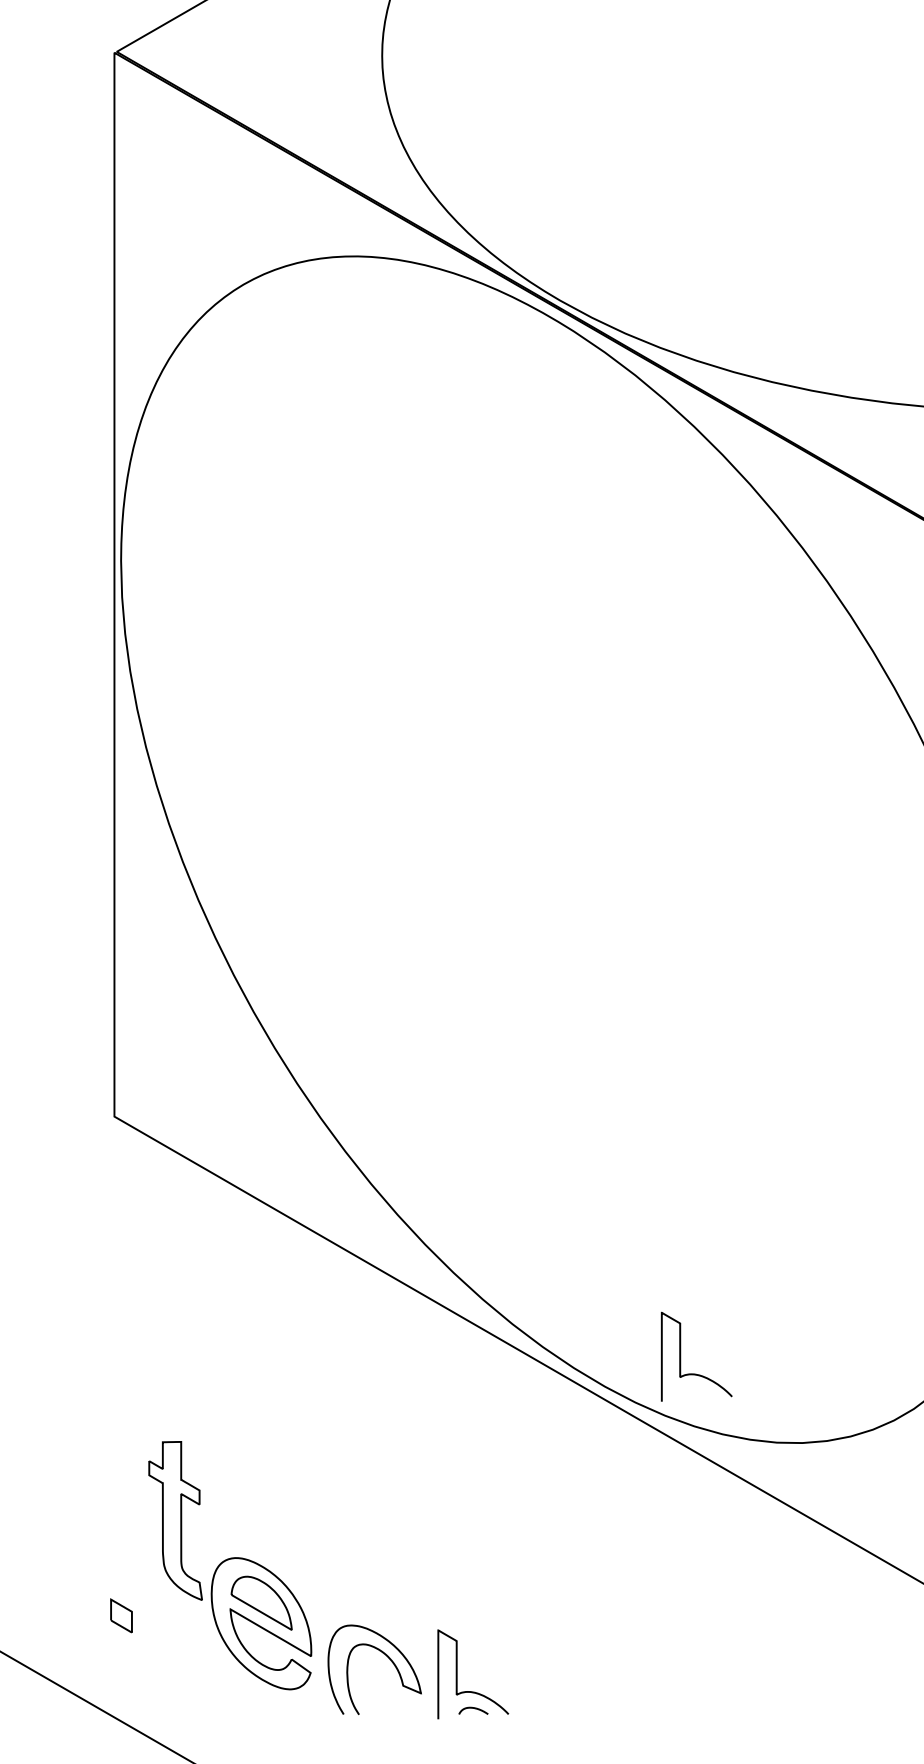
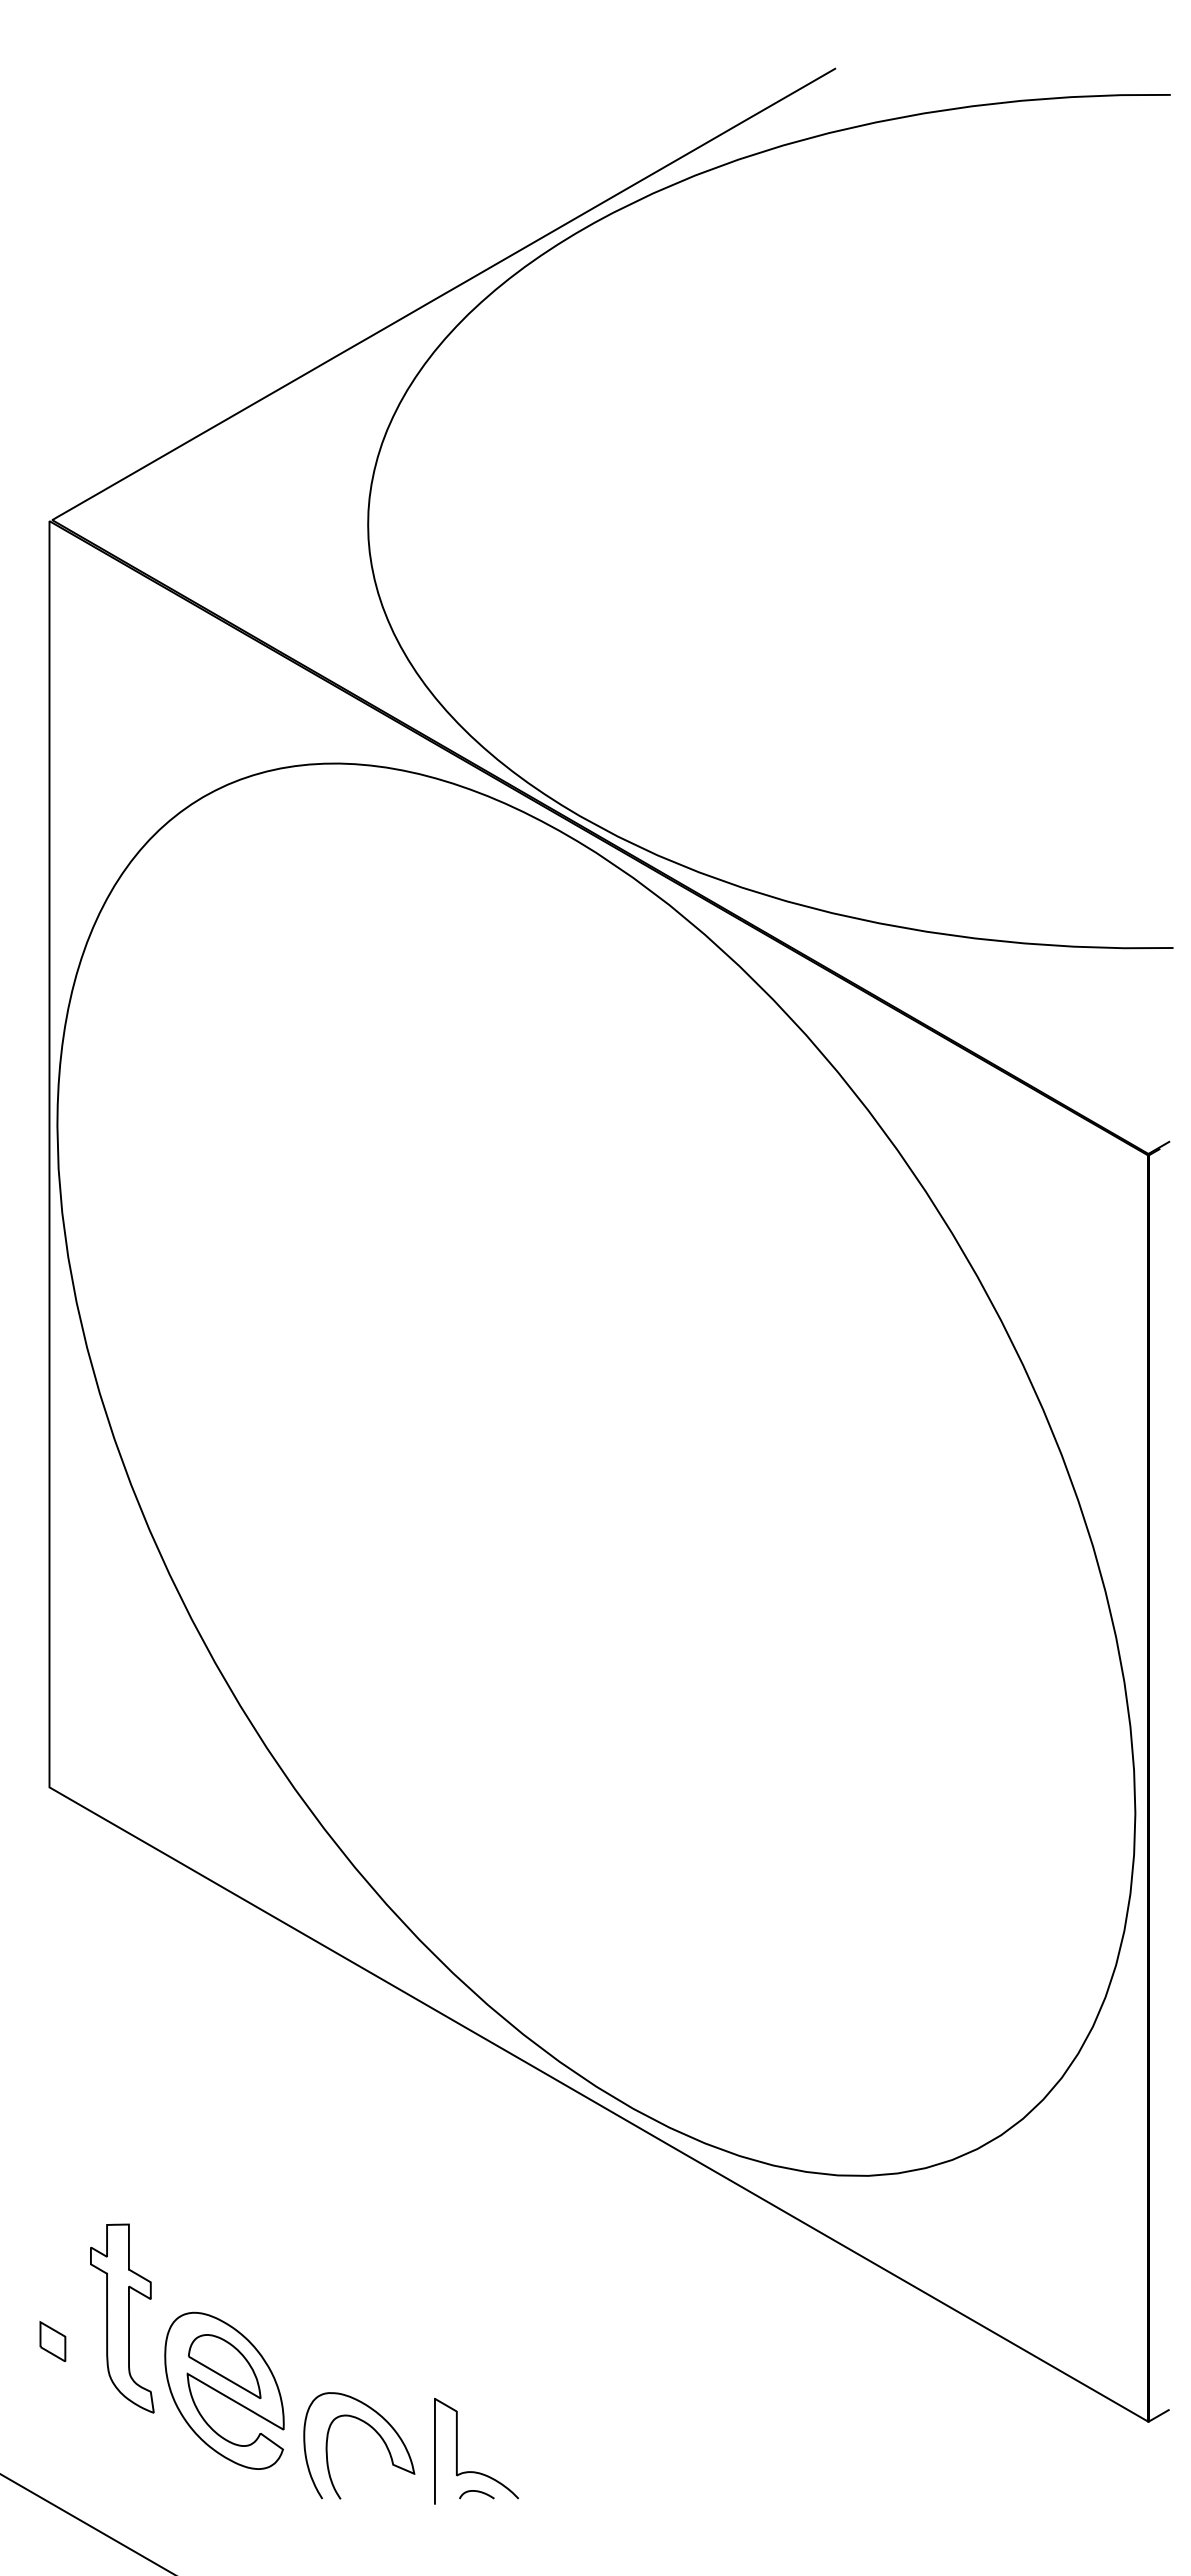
curve: (680, 1357) -> (723, 2073), removed
part: (175, 1520) -> (122, 2318), moved
part: (121, 1615) -> (52, 2341), moved

